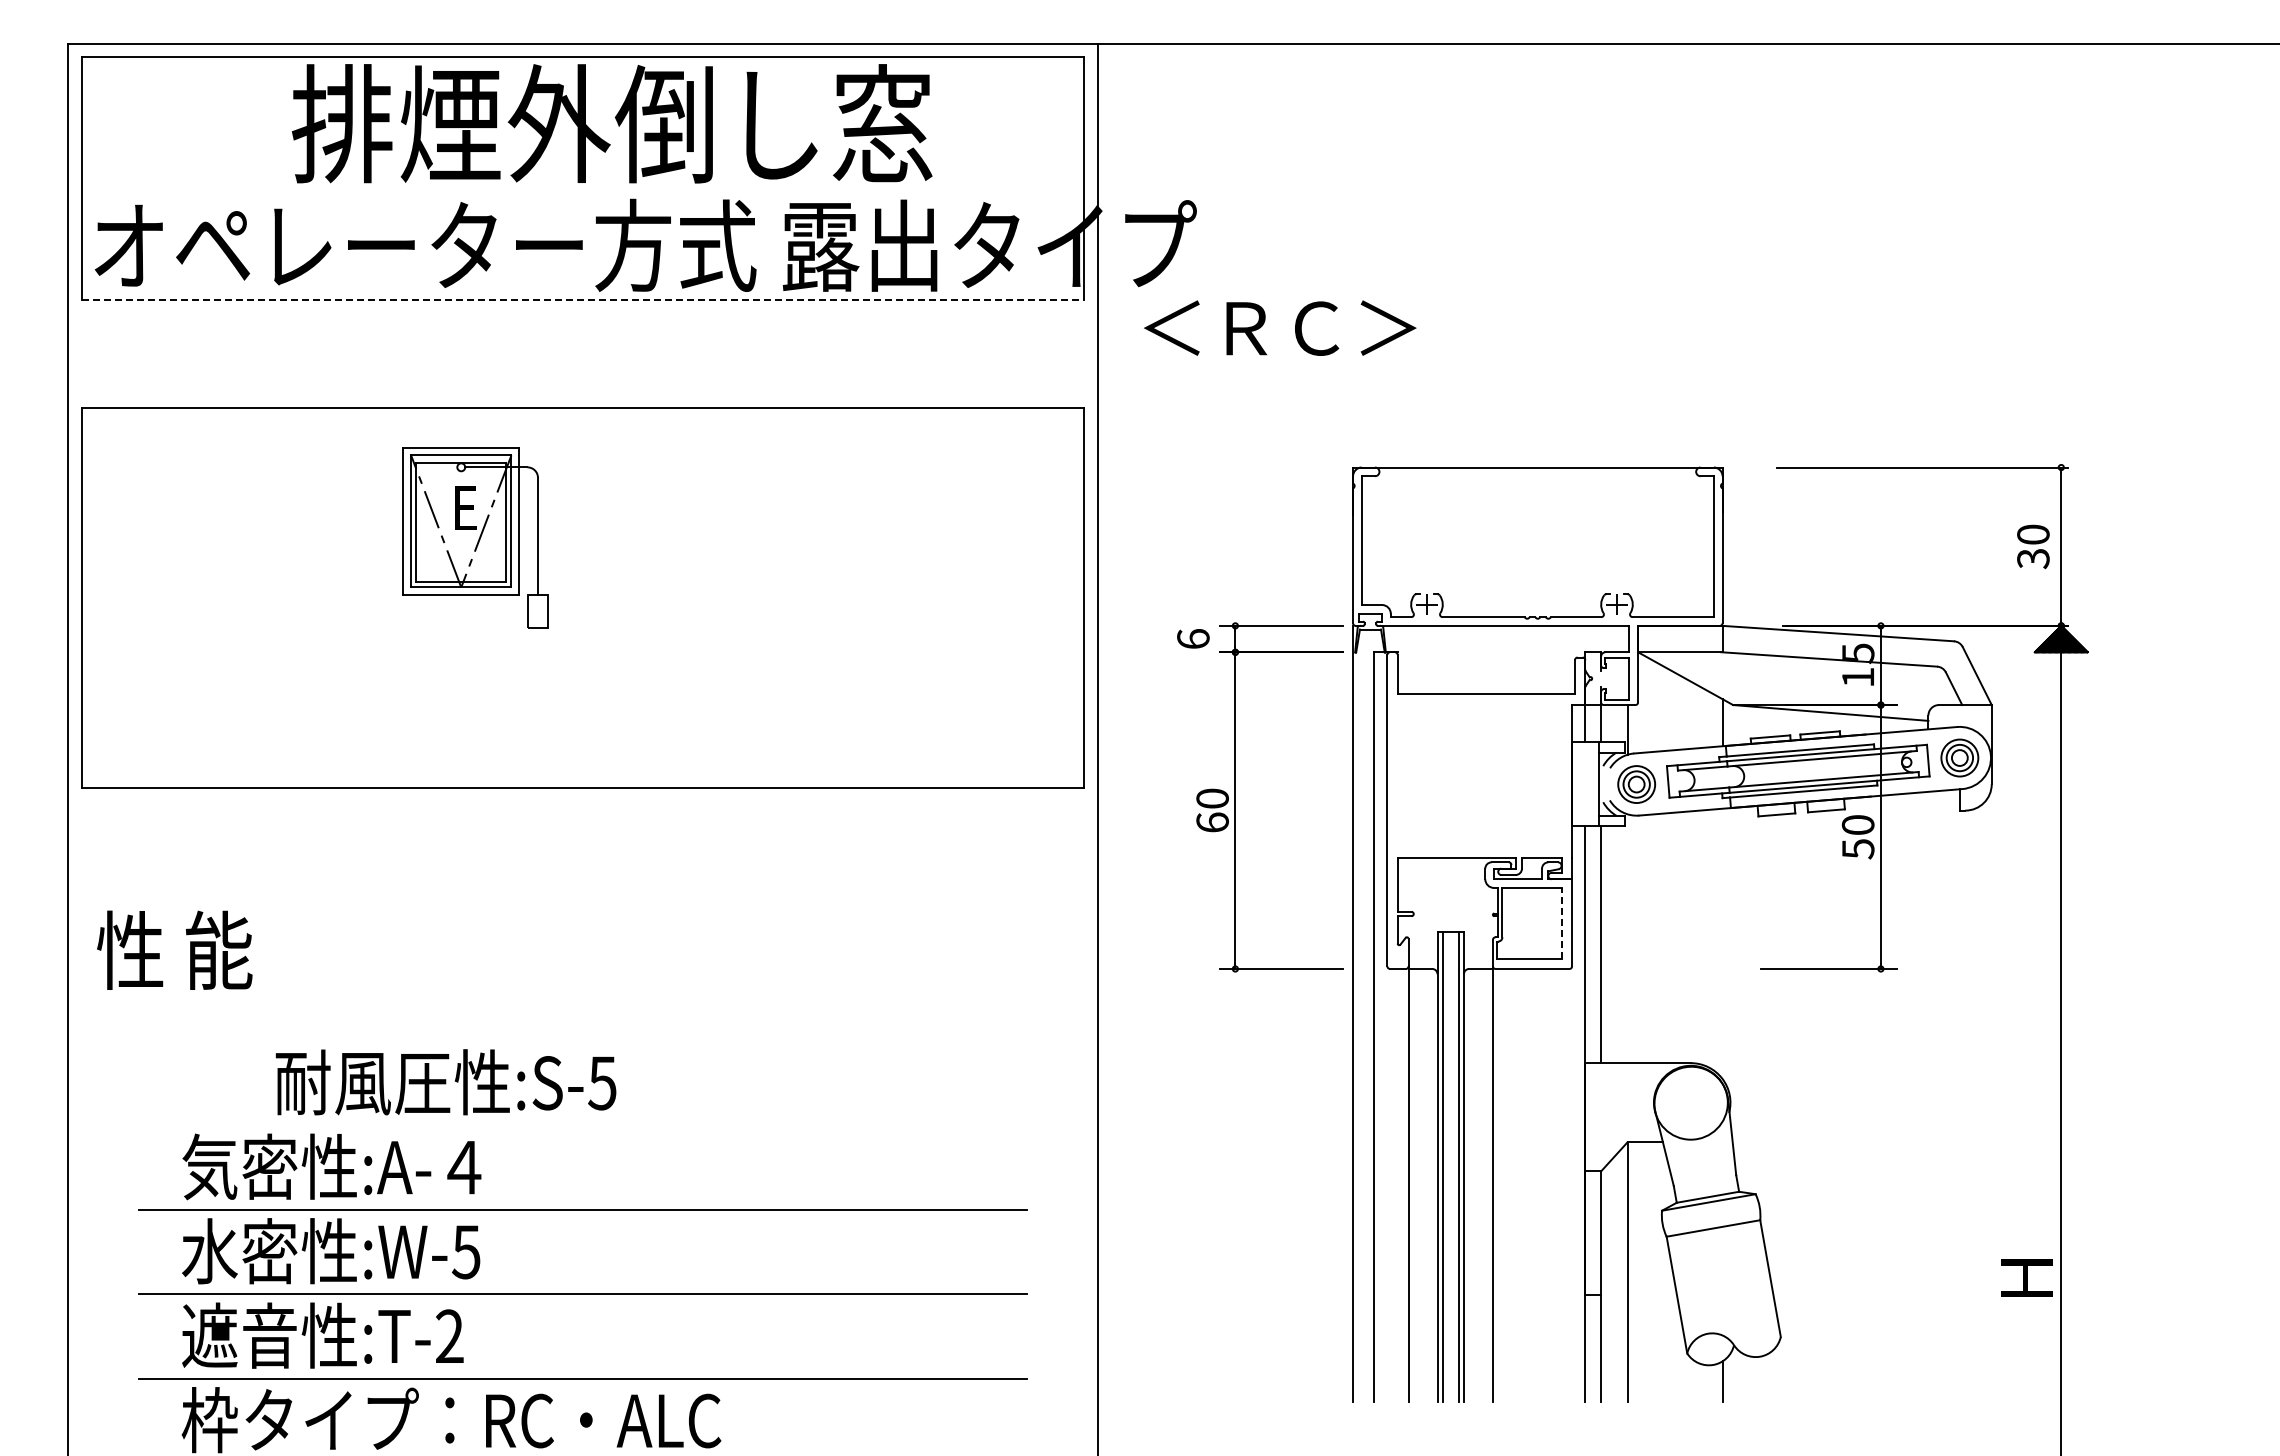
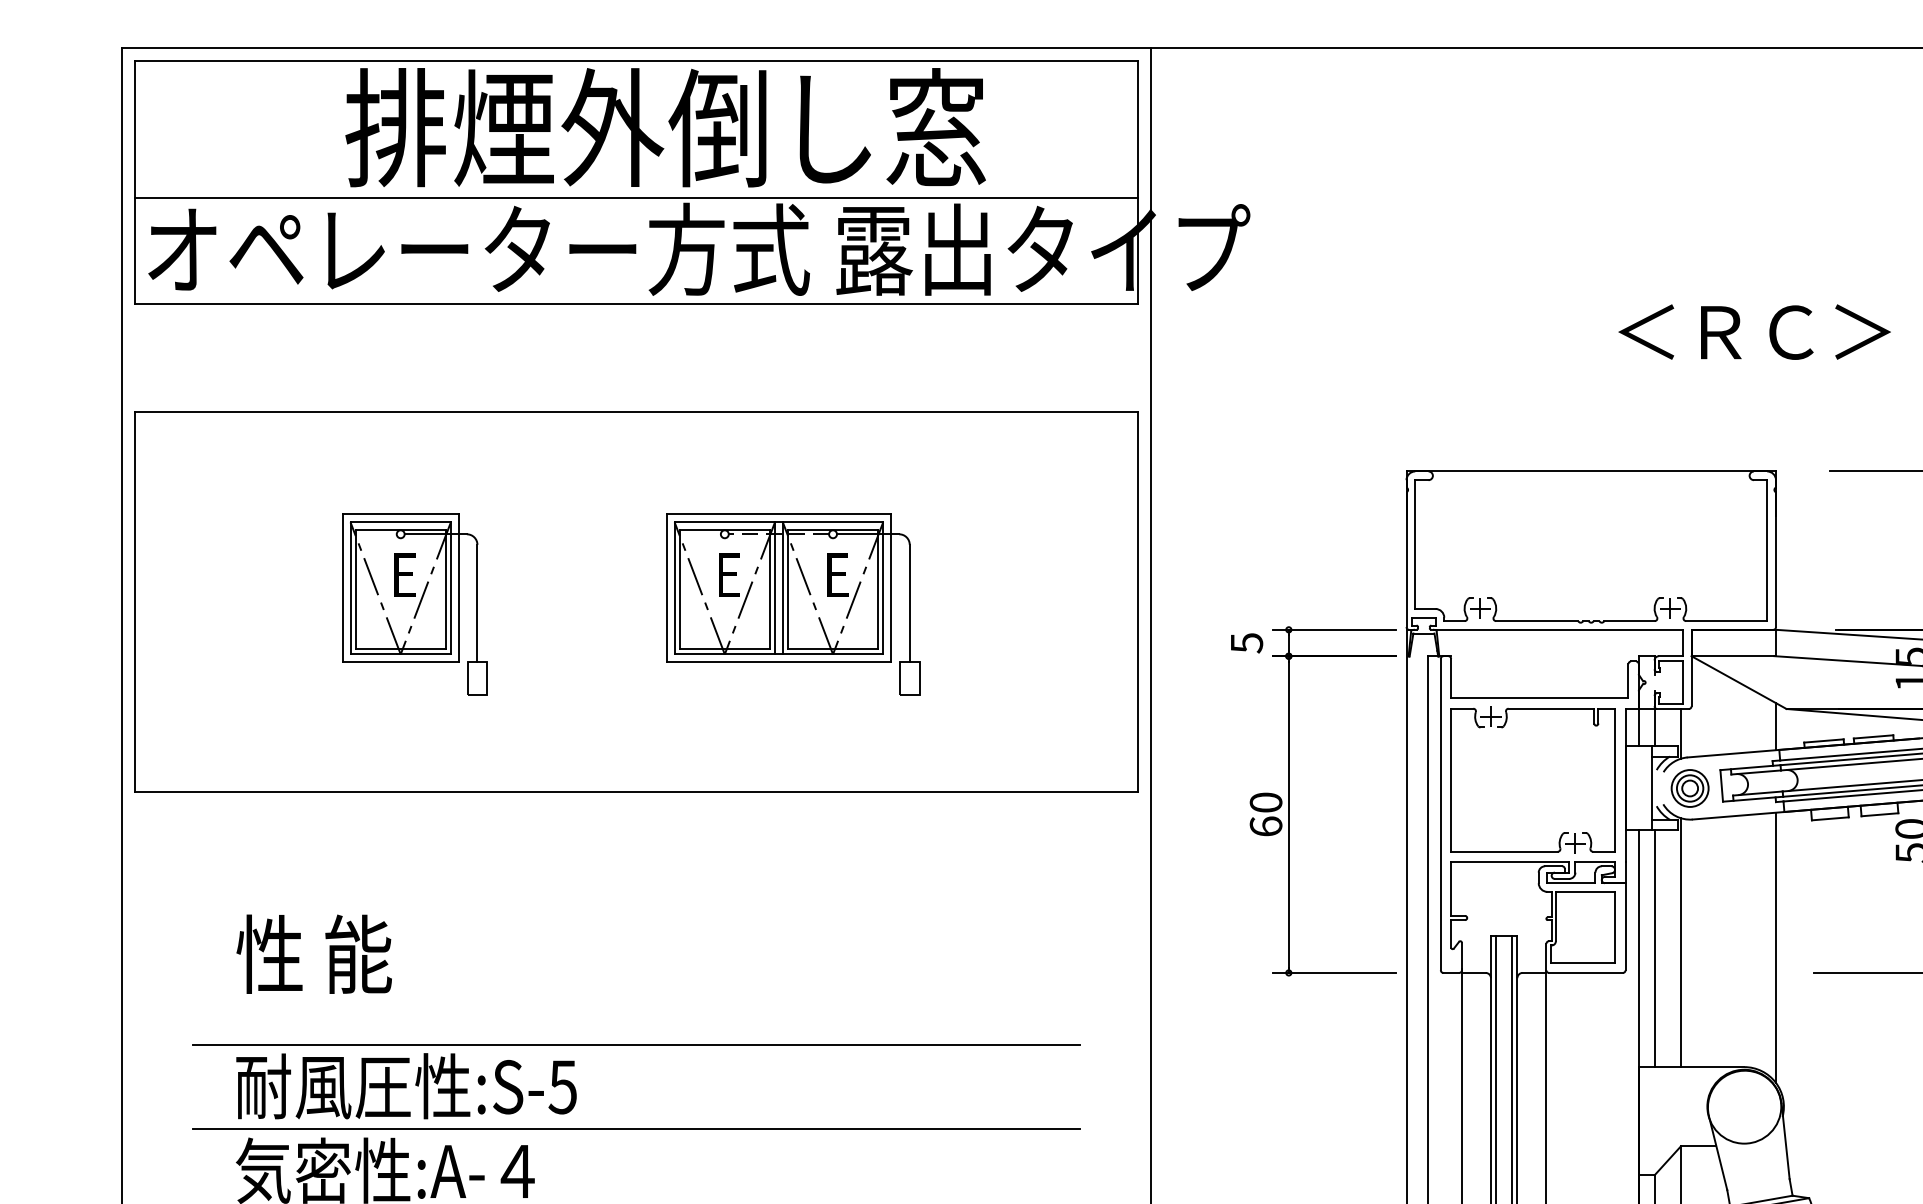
line: (582, 194) -> (635, 198), added
line: (583, 299) -> (636, 303), dashed -> solid
text: (1280, 327) -> (1754, 331), moved
part: (475, 537) -> (414, 604), moved
part: (739, 600) -> (792, 604), added
text: (1193, 639) -> (1246, 643), 6 -> 5
part: (1449, 724) -> (1502, 728), added
line: (1561, 922) -> (1614, 926), dashed -> solid
line: (1627, 938) -> (1680, 942), added
line: (1722, 943) -> (1775, 947), added
text: (174, 949) -> (313, 953), moved
line: (582, 1041) -> (635, 1045), added
text: (445, 1082) -> (405, 1086), moved
line: (582, 1125) -> (635, 1129), added

